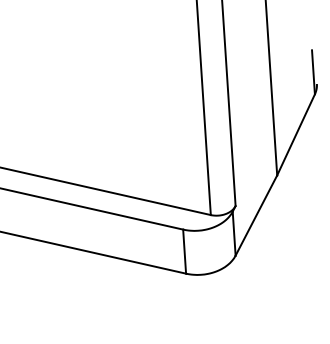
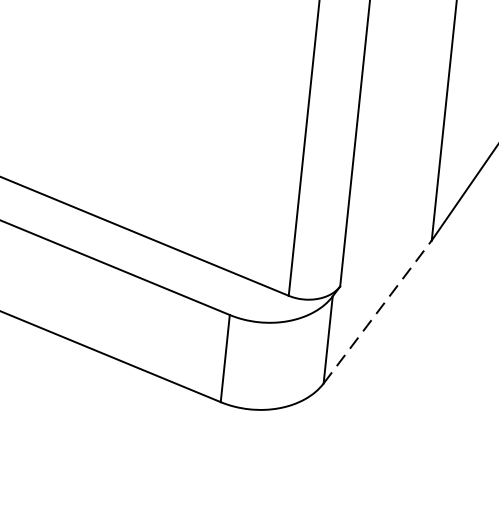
line: (256, 215) -> (377, 311), solid -> dashed

